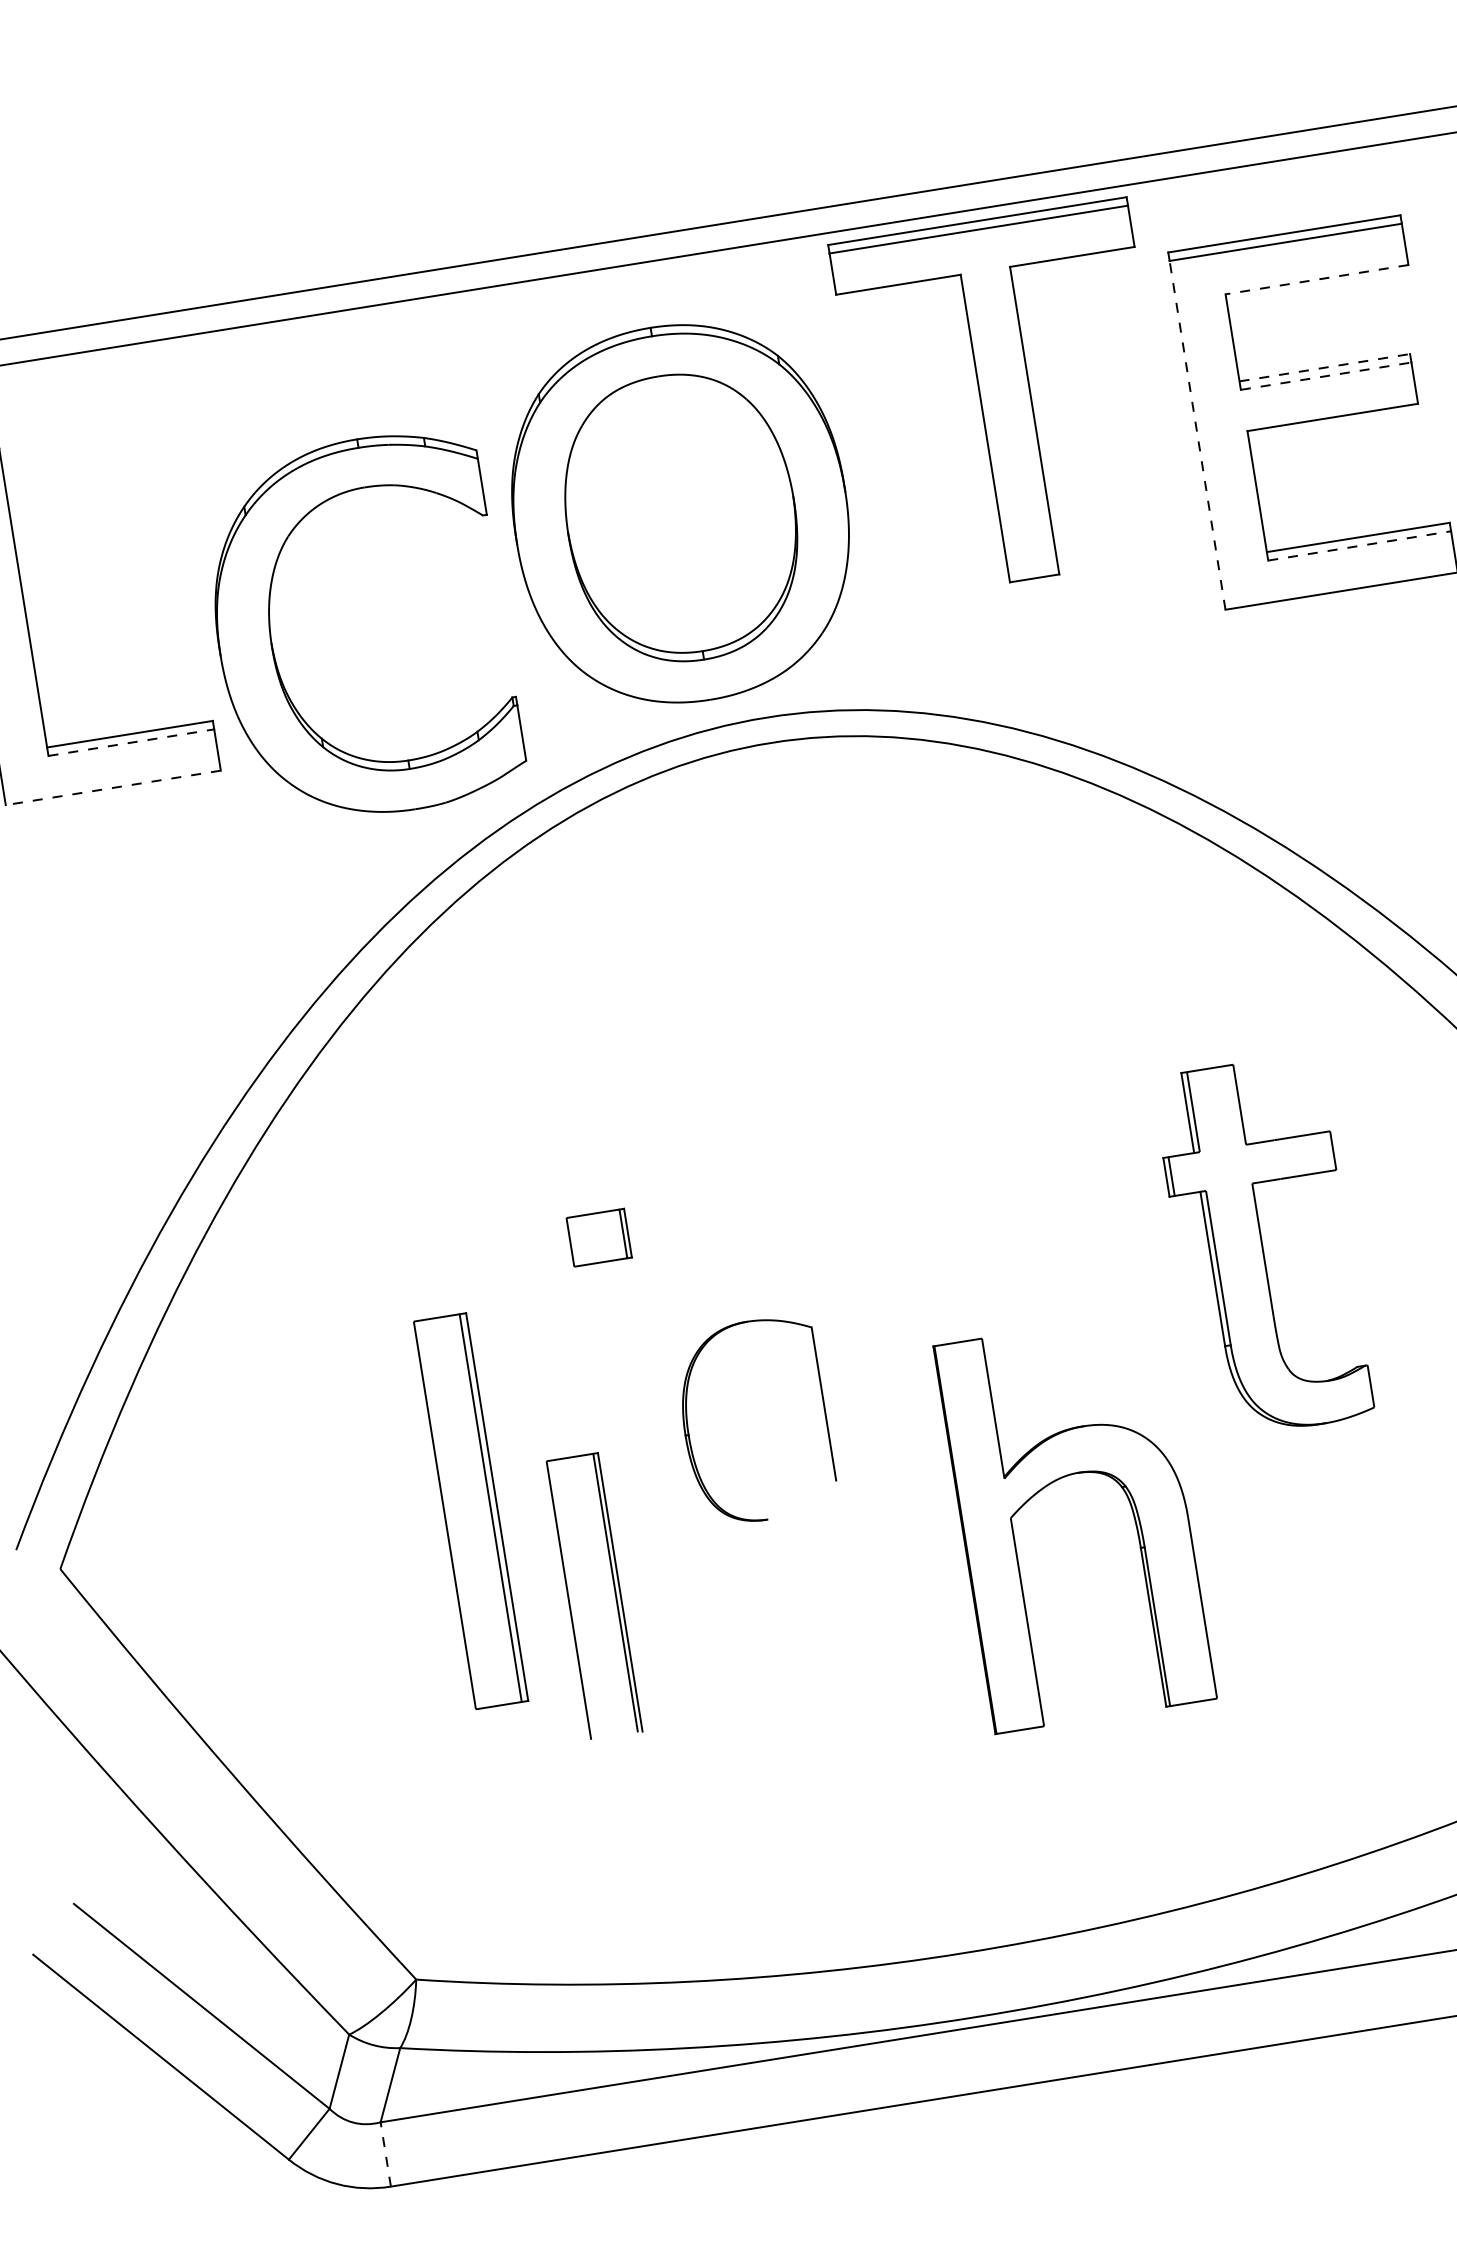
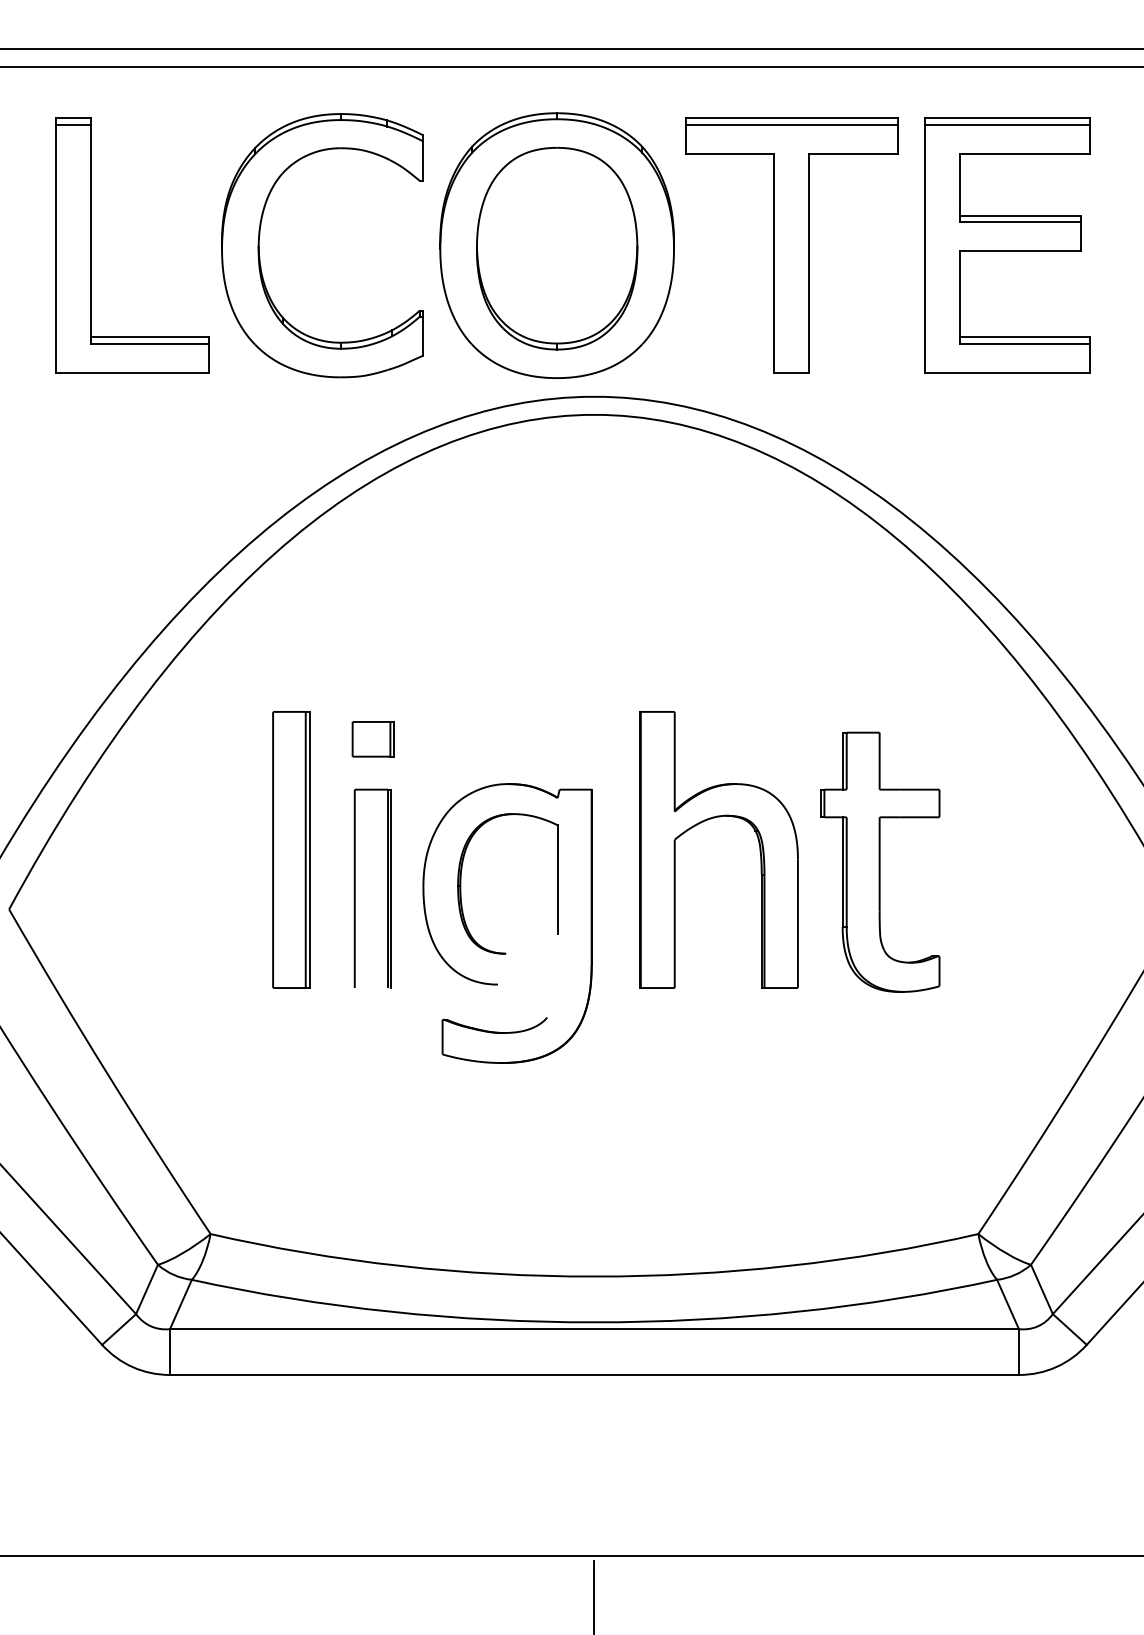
line: (1316, 279) -> (1024, 153), dashed -> solid
line: (1324, 367) -> (1020, 215), dashed -> solid
line: (1325, 375) -> (1020, 221), dashed -> solid
part: (1005, 399) -> (791, 245), moved
line: (1197, 435) -> (924, 248), dashed -> solid
line: (1360, 545) -> (1025, 343), dashed -> solid
part: (271, 628) -> (260, 235), moved
line: (131, 742) -> (150, 343), dashed -> solid
line: (112, 787) -> (132, 372), dashed -> solid
part: (598, 1238) -> (372, 739), moved
part: (1263, 1245) -> (880, 861), moved
part: (1053, 1483) -> (708, 820), moved
part: (470, 1510) -> (291, 849), moved
part: (762, 1563) -> (497, 983), added
part: (614, 1592) -> (387, 888), moved
line: (386, 2154) -> (170, 1352), dashed -> solid

